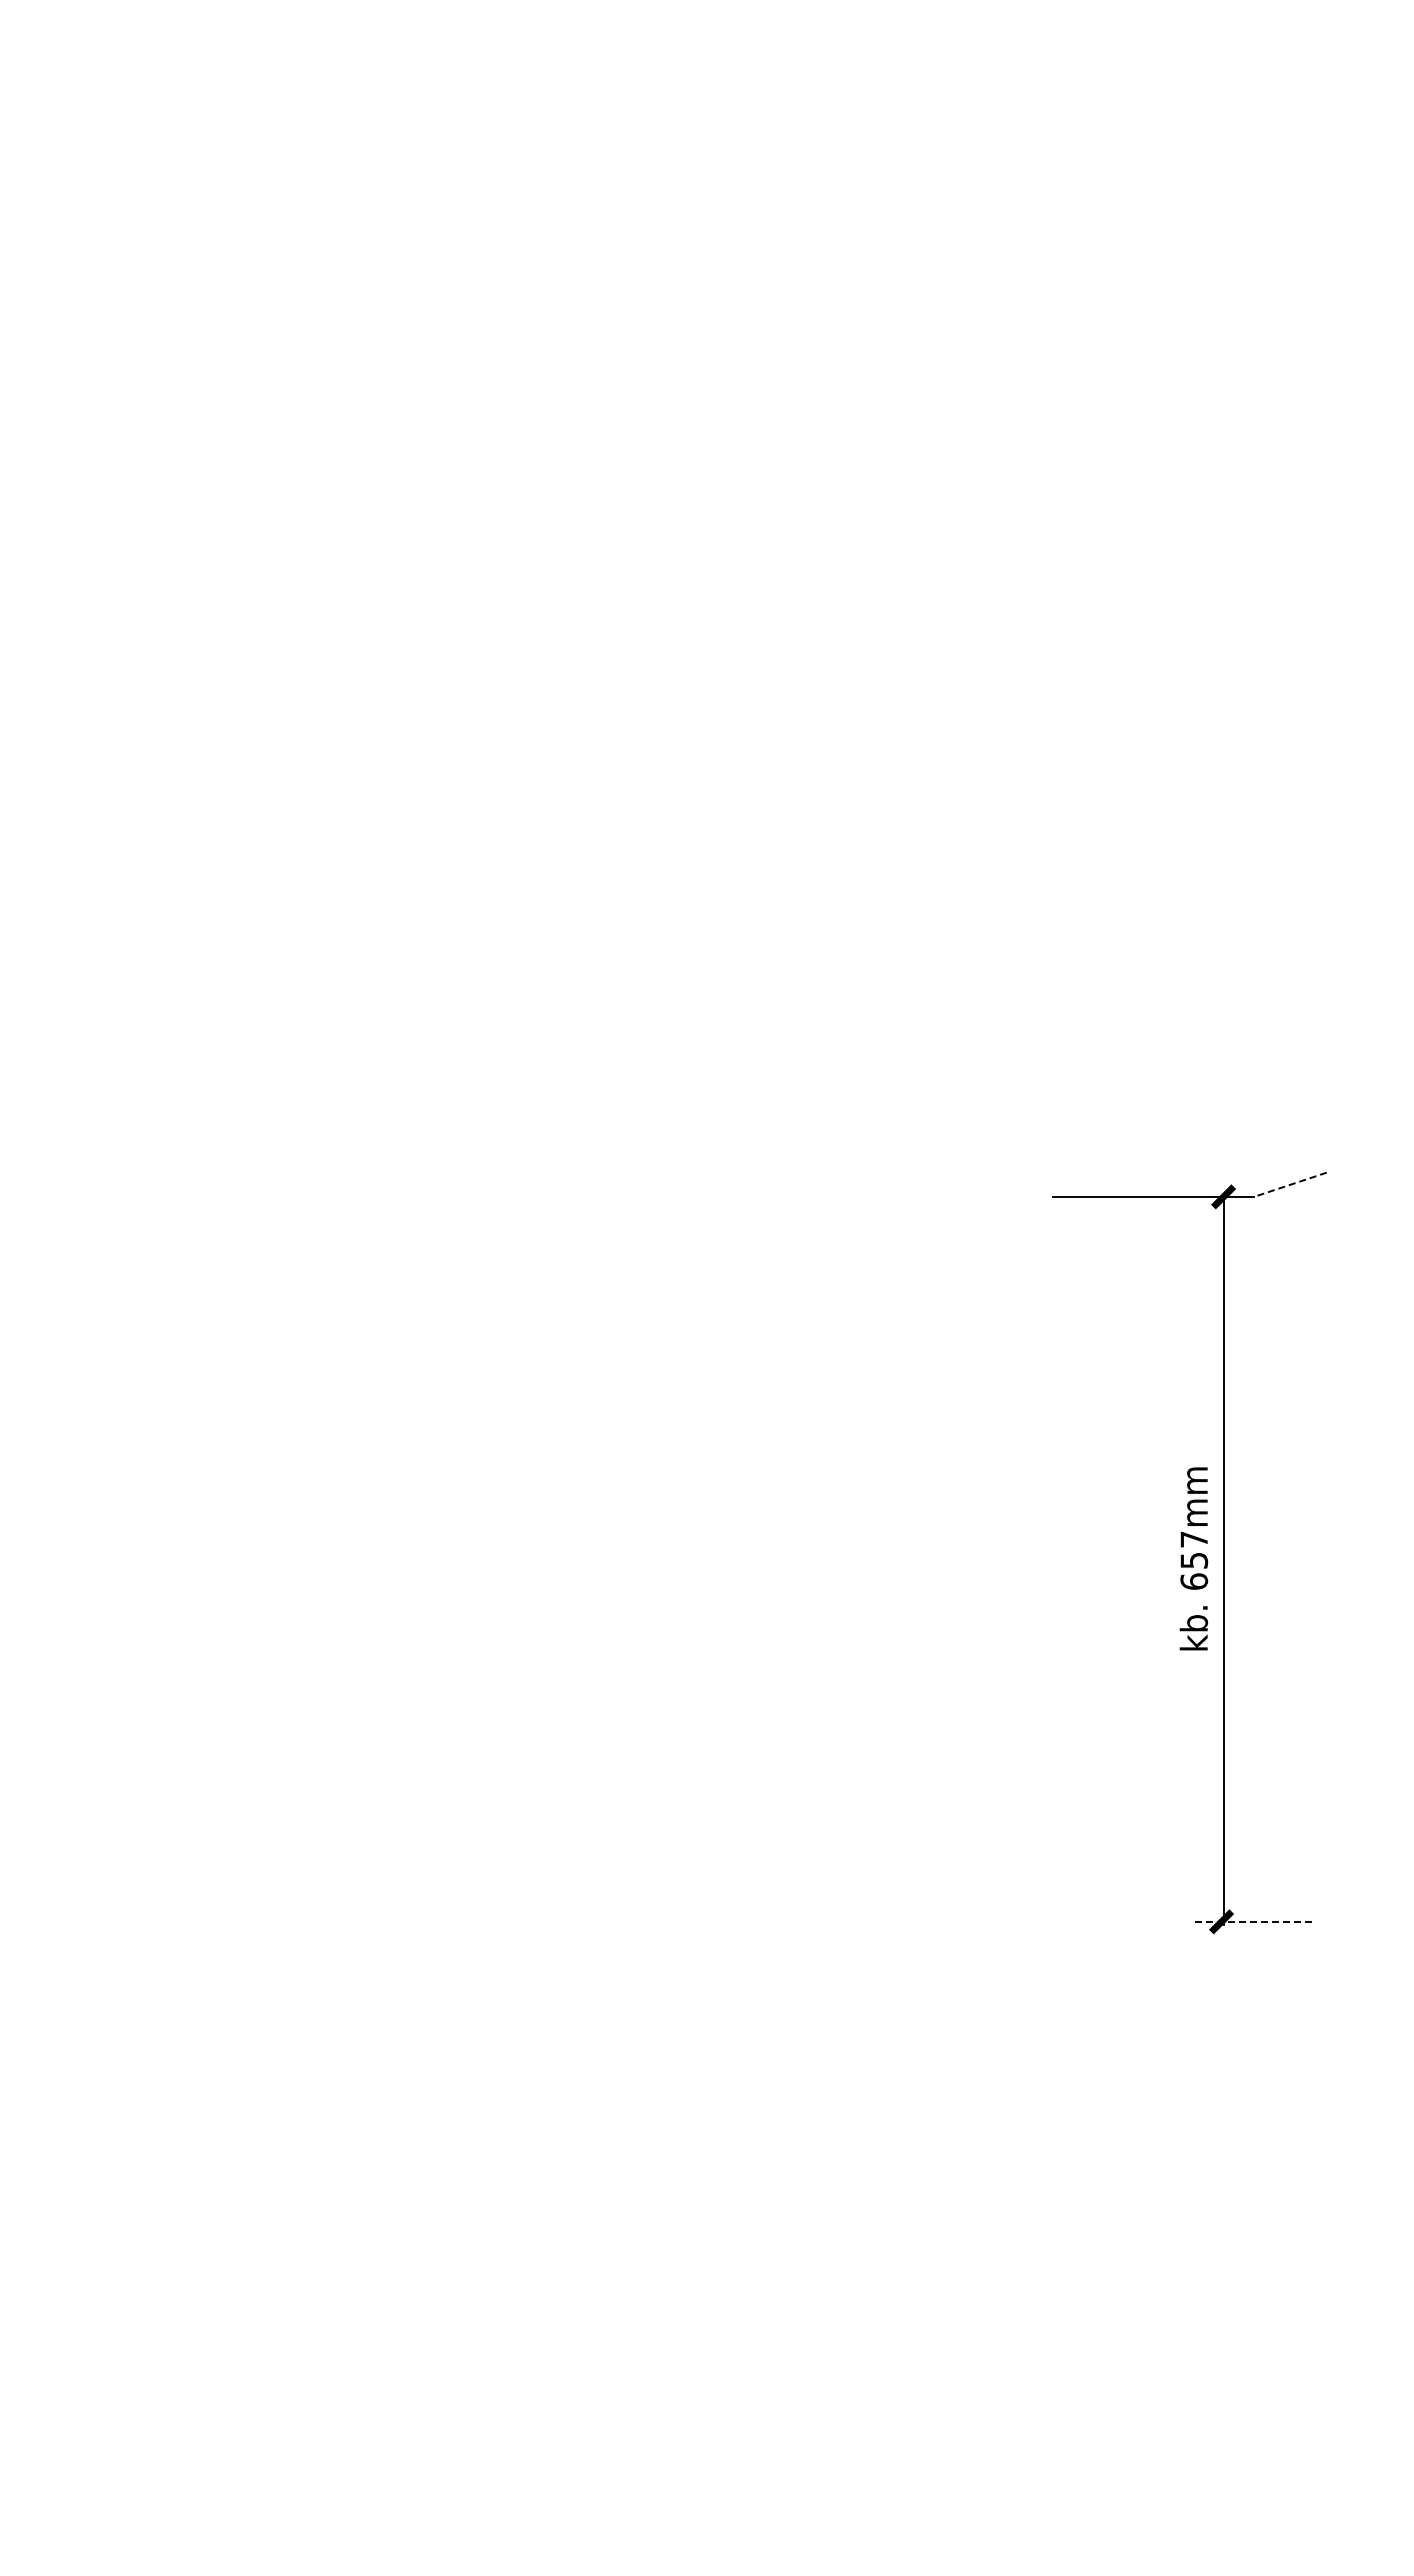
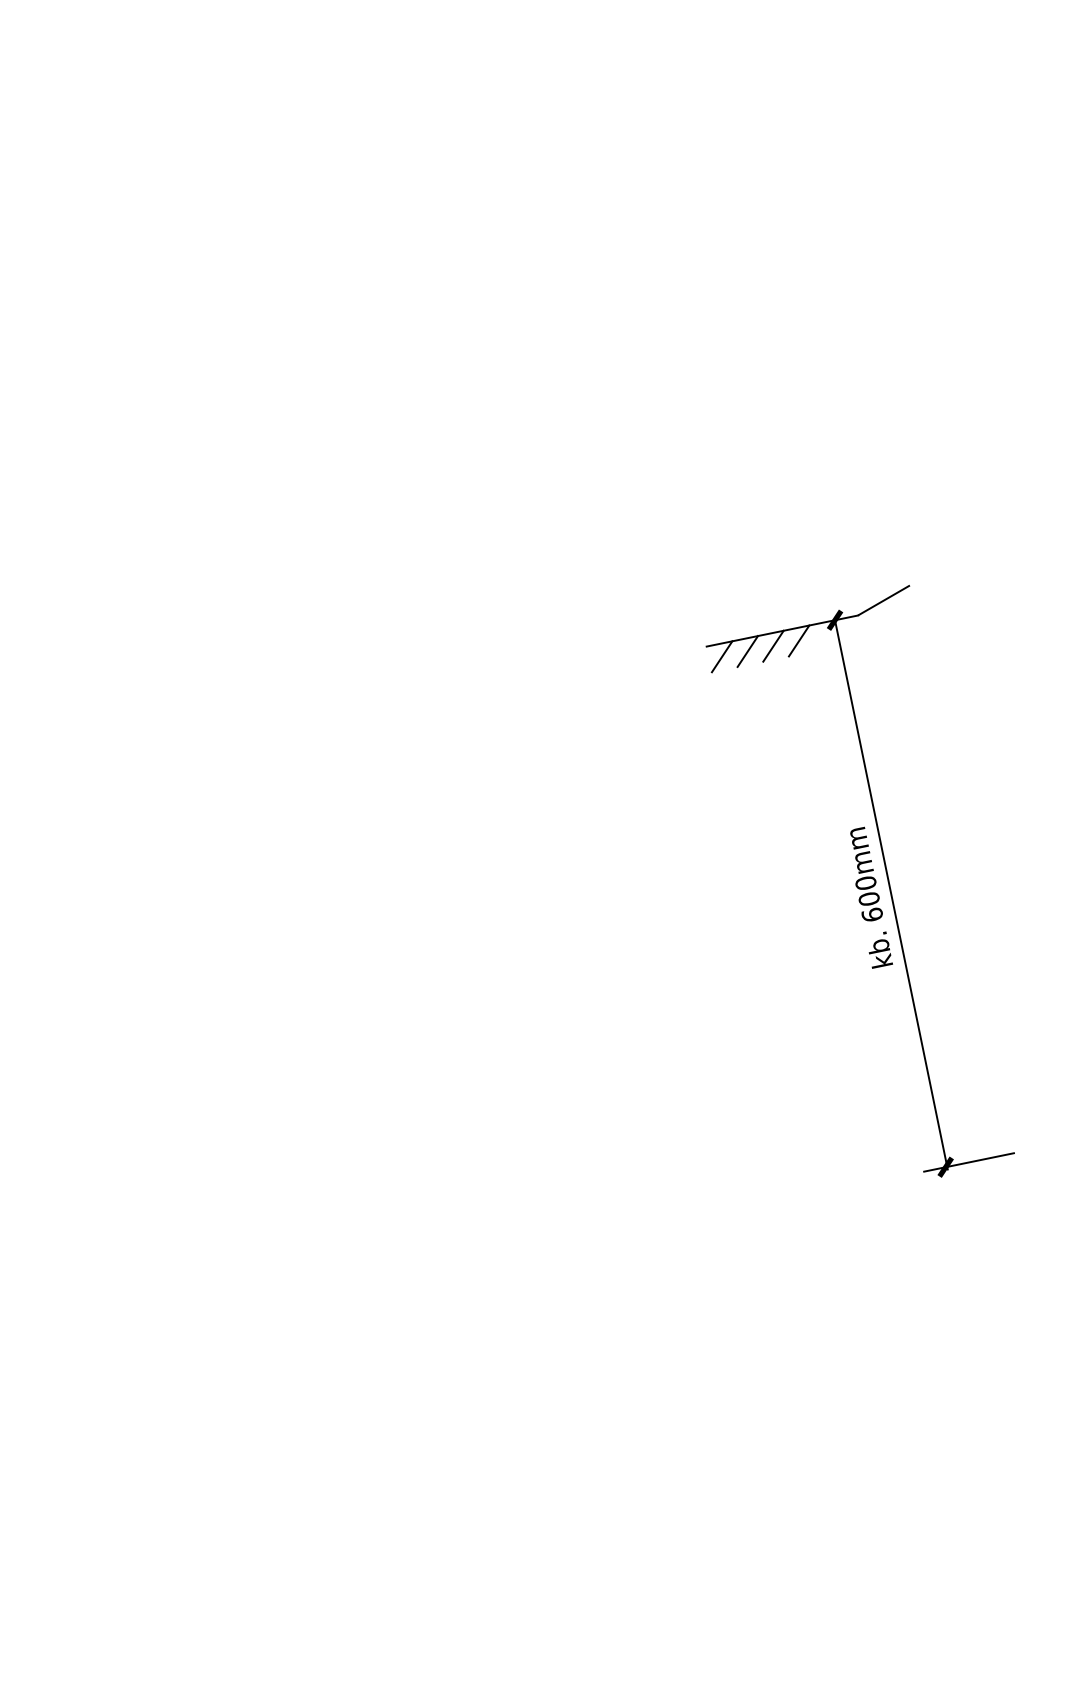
line: (1291, 1184) -> (884, 600), dashed -> solid
line: (1070, 1213) -> (722, 656), added
line: (1104, 1213) -> (747, 651), added
line: (1138, 1213) -> (773, 645), added
line: (1172, 1213) -> (799, 640), added
text: (1194, 1549) -> (867, 890), 657mm -> 600mm
line: (1252, 1921) -> (968, 1162), dashed -> solid

